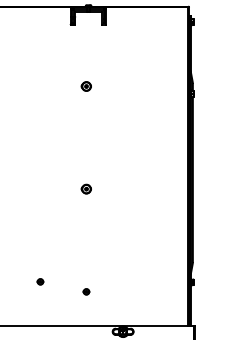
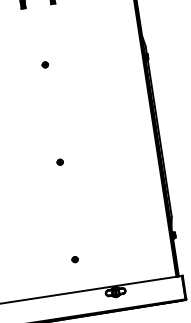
part: (86, 85) -> (45, 64), size x0.62
part: (86, 188) -> (60, 161), size x0.62
part: (40, 281) -> (30, 256), removed

